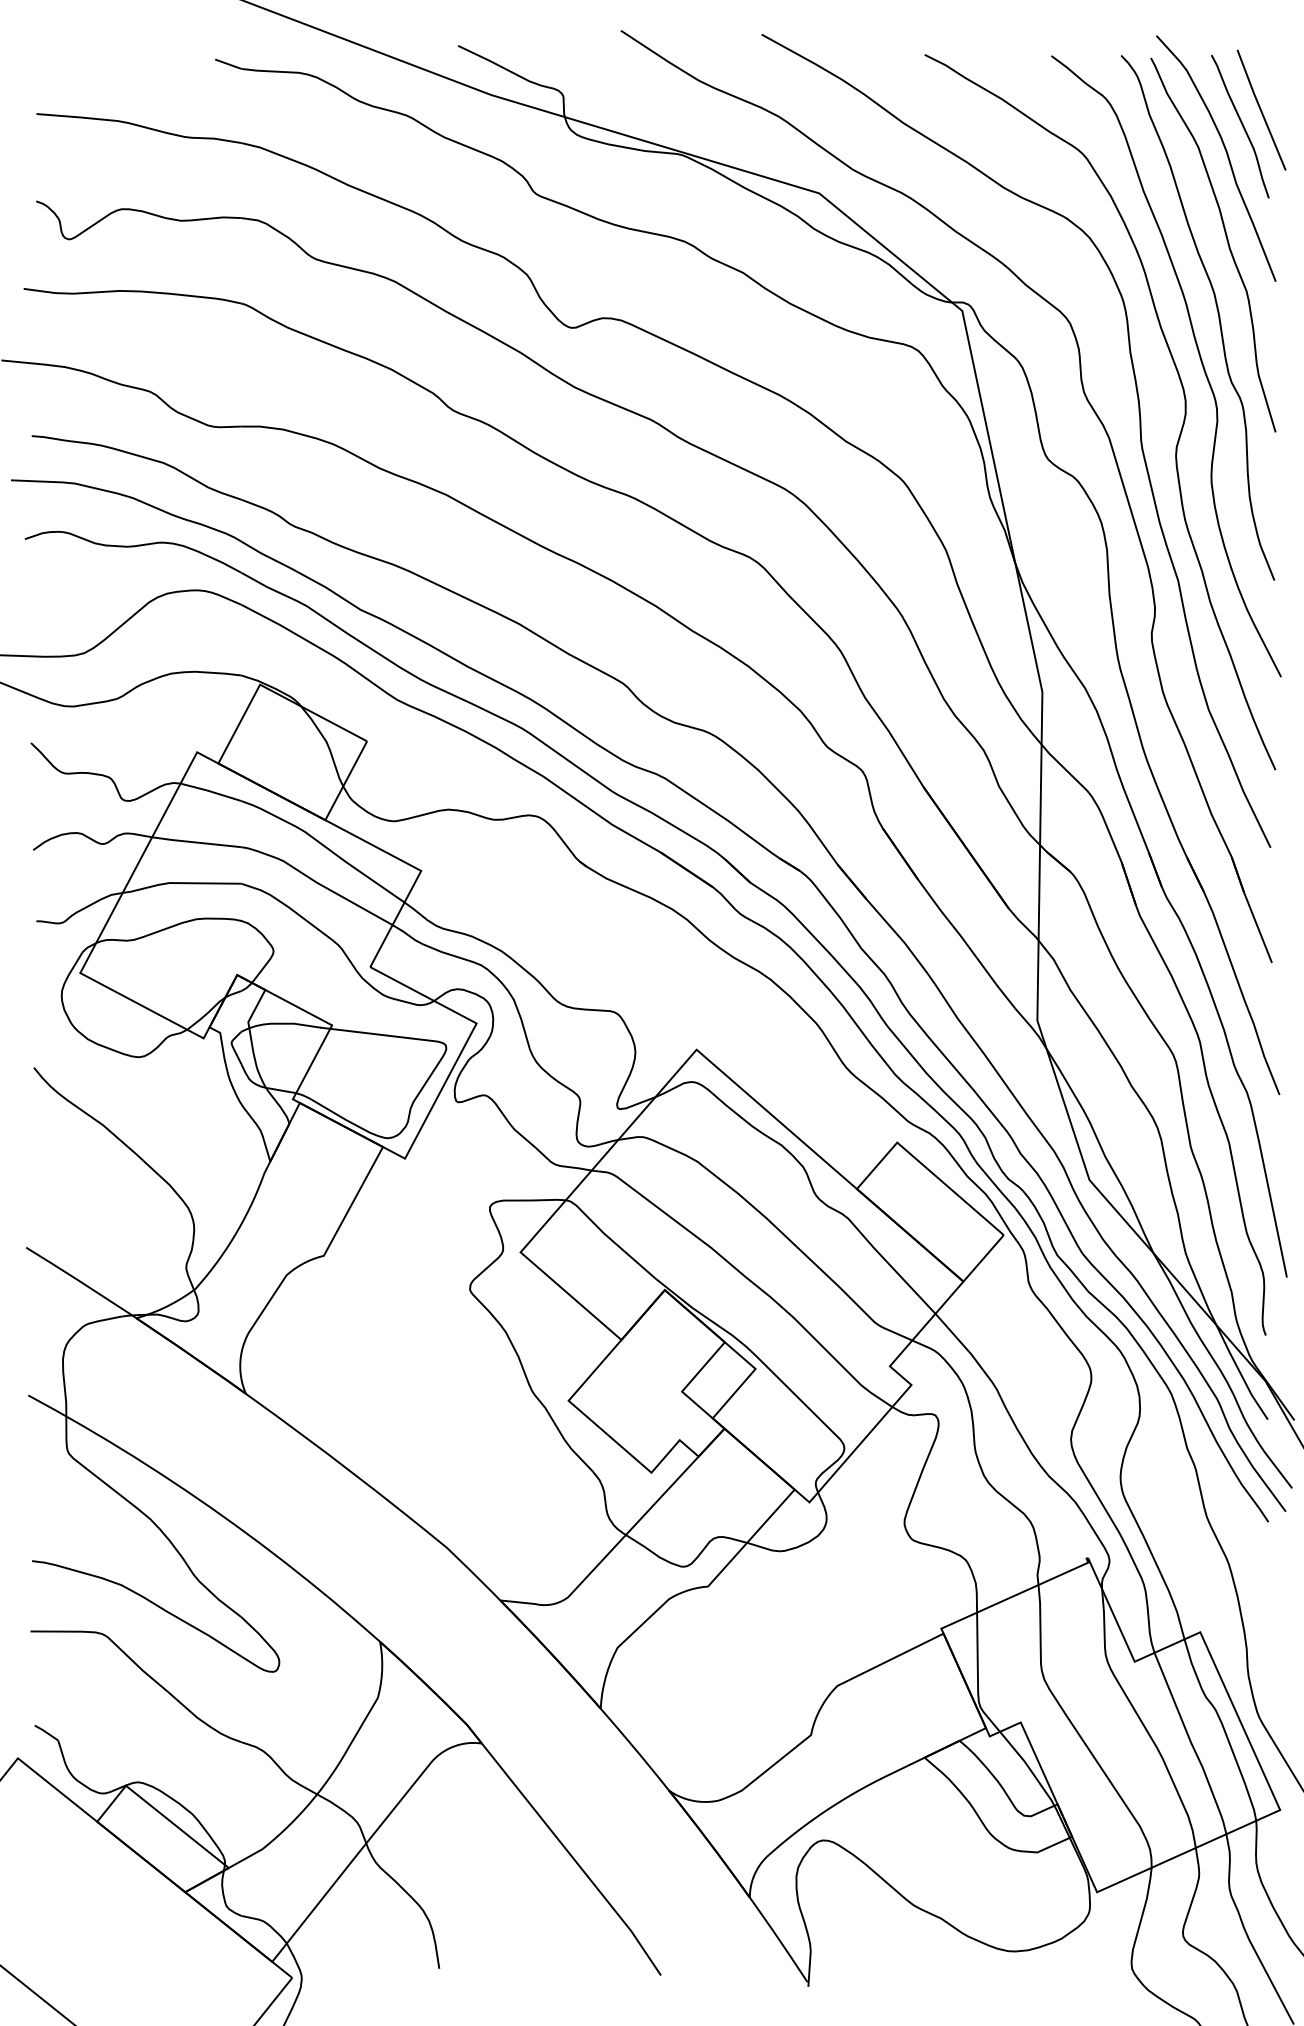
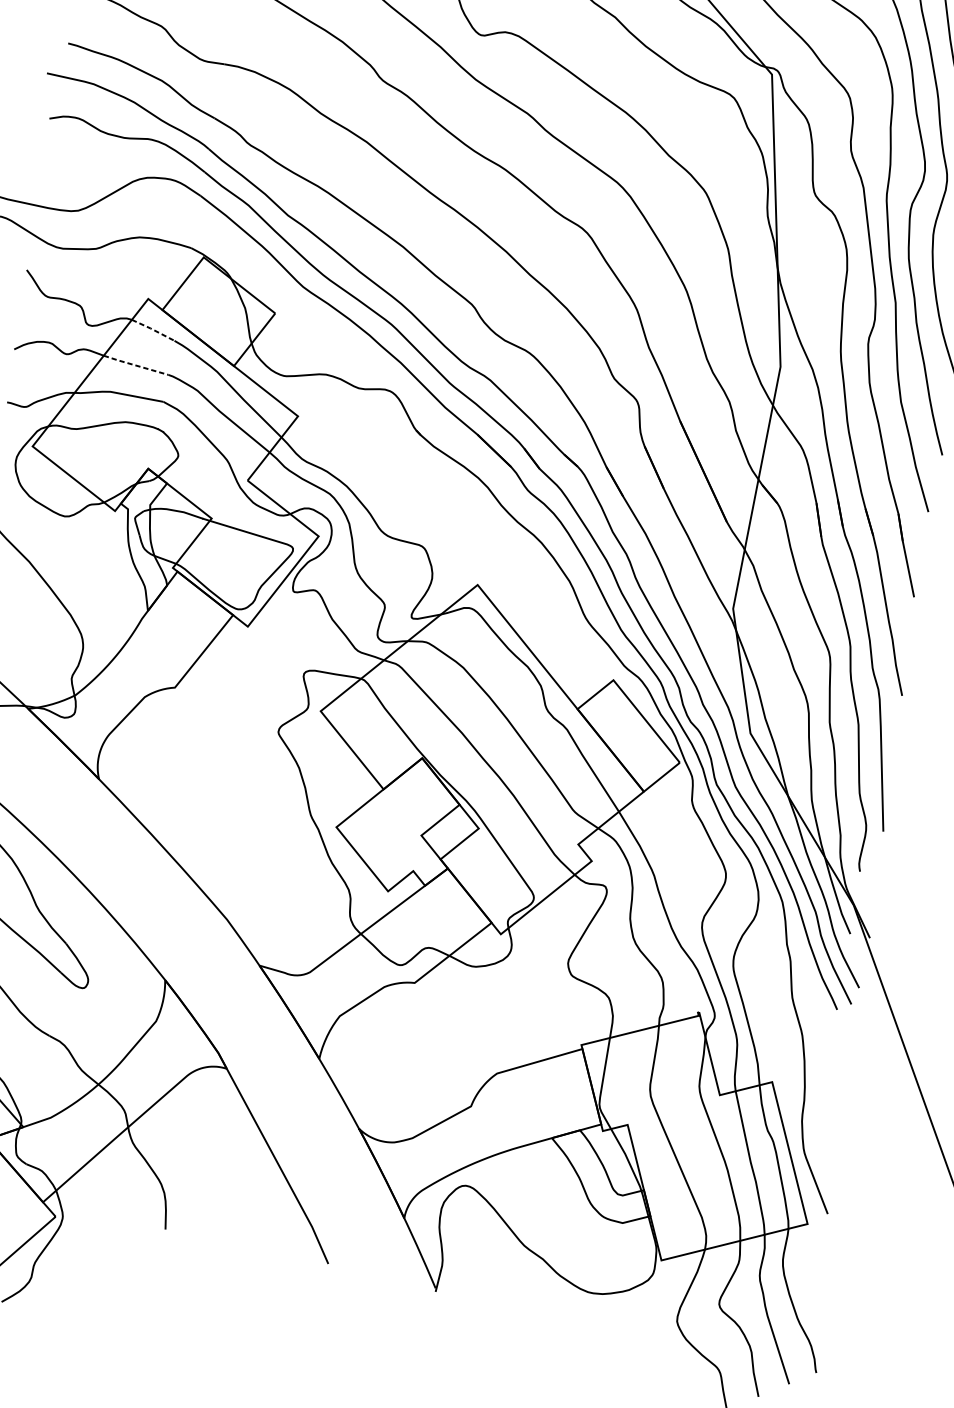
line: (210, 791) -> (152, 329), solid -> dashed
line: (195, 842) -> (135, 365), solid -> dashed

